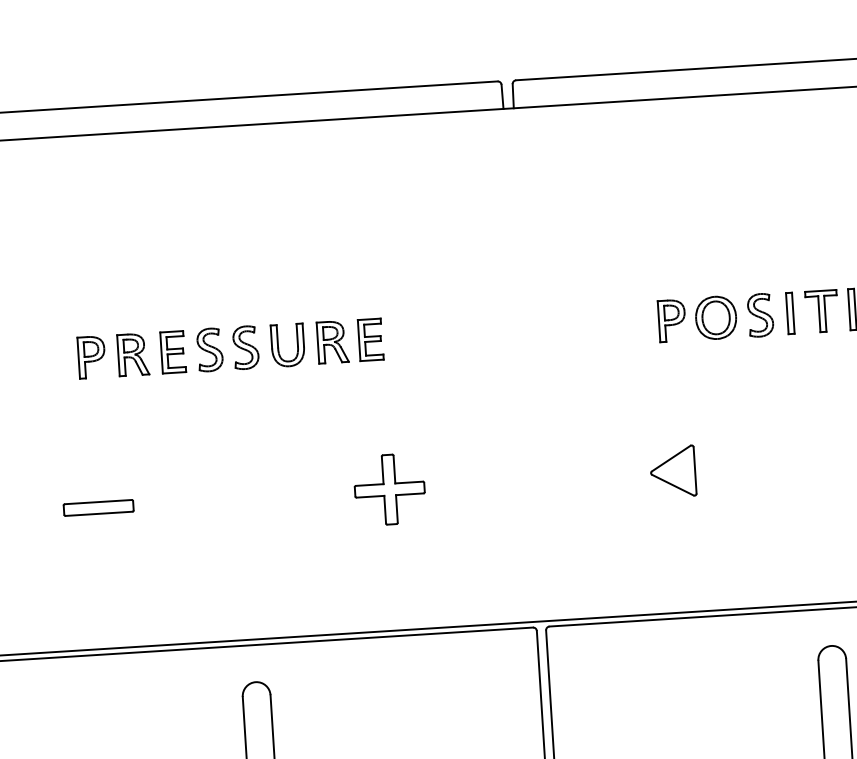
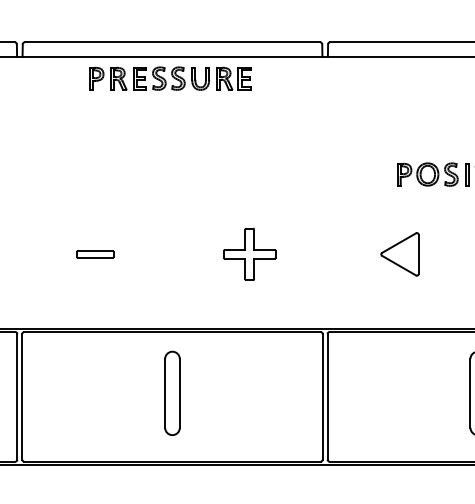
part: (231, 348) -> (170, 78), moved
part: (672, 472) -> (399, 254), size x1.6
part: (389, 489) -> (249, 254), size x1.4

